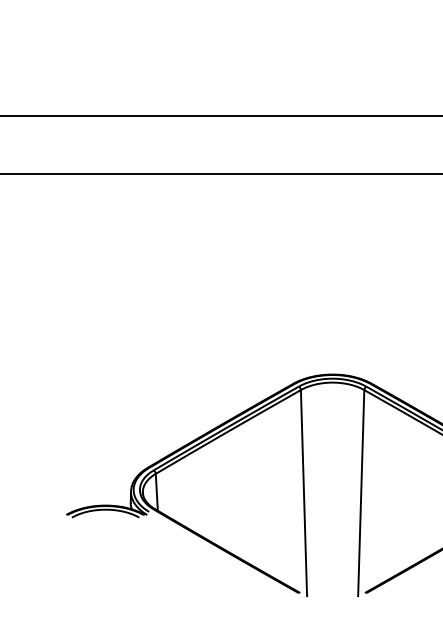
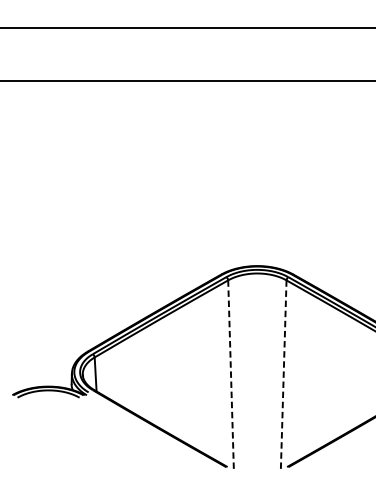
line: (304, 493) -> (231, 375), solid -> dashed
line: (361, 493) -> (283, 375), solid -> dashed

